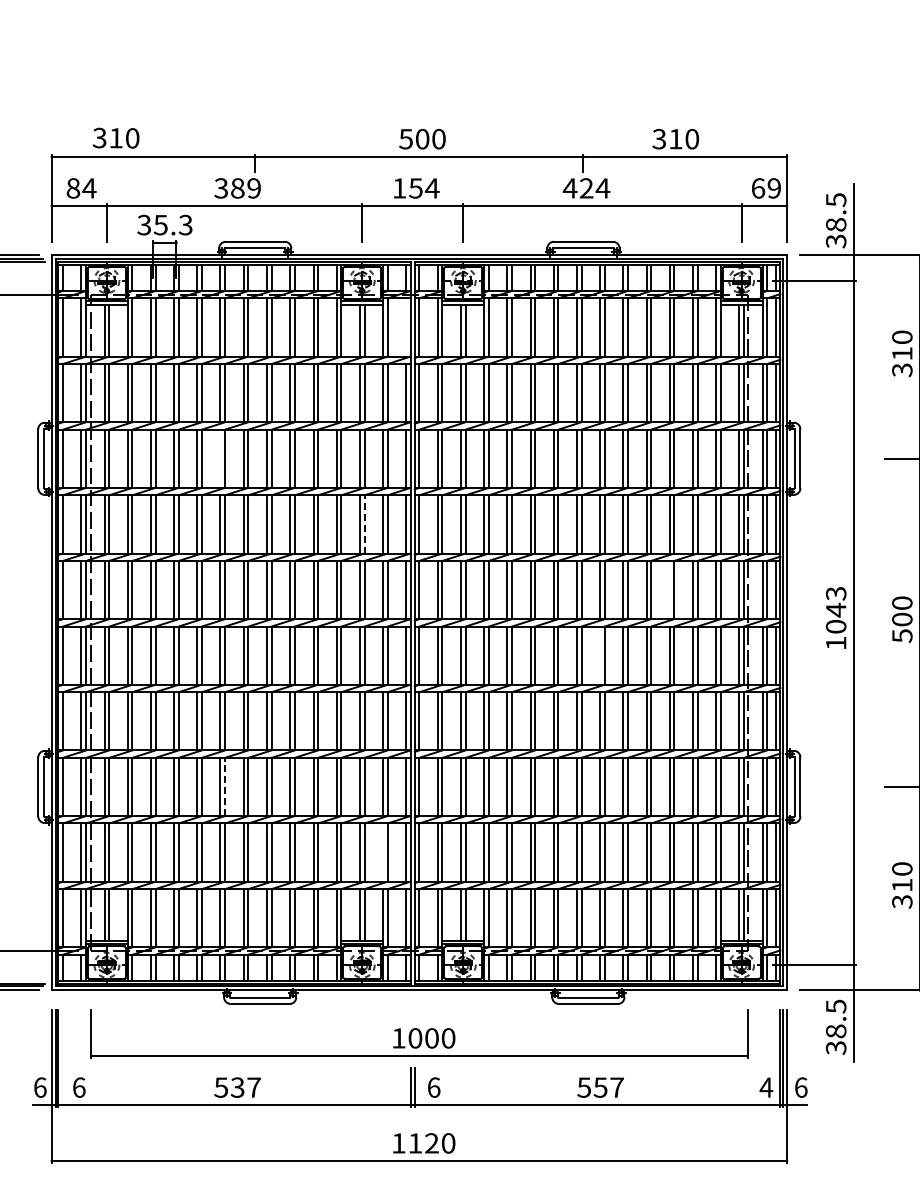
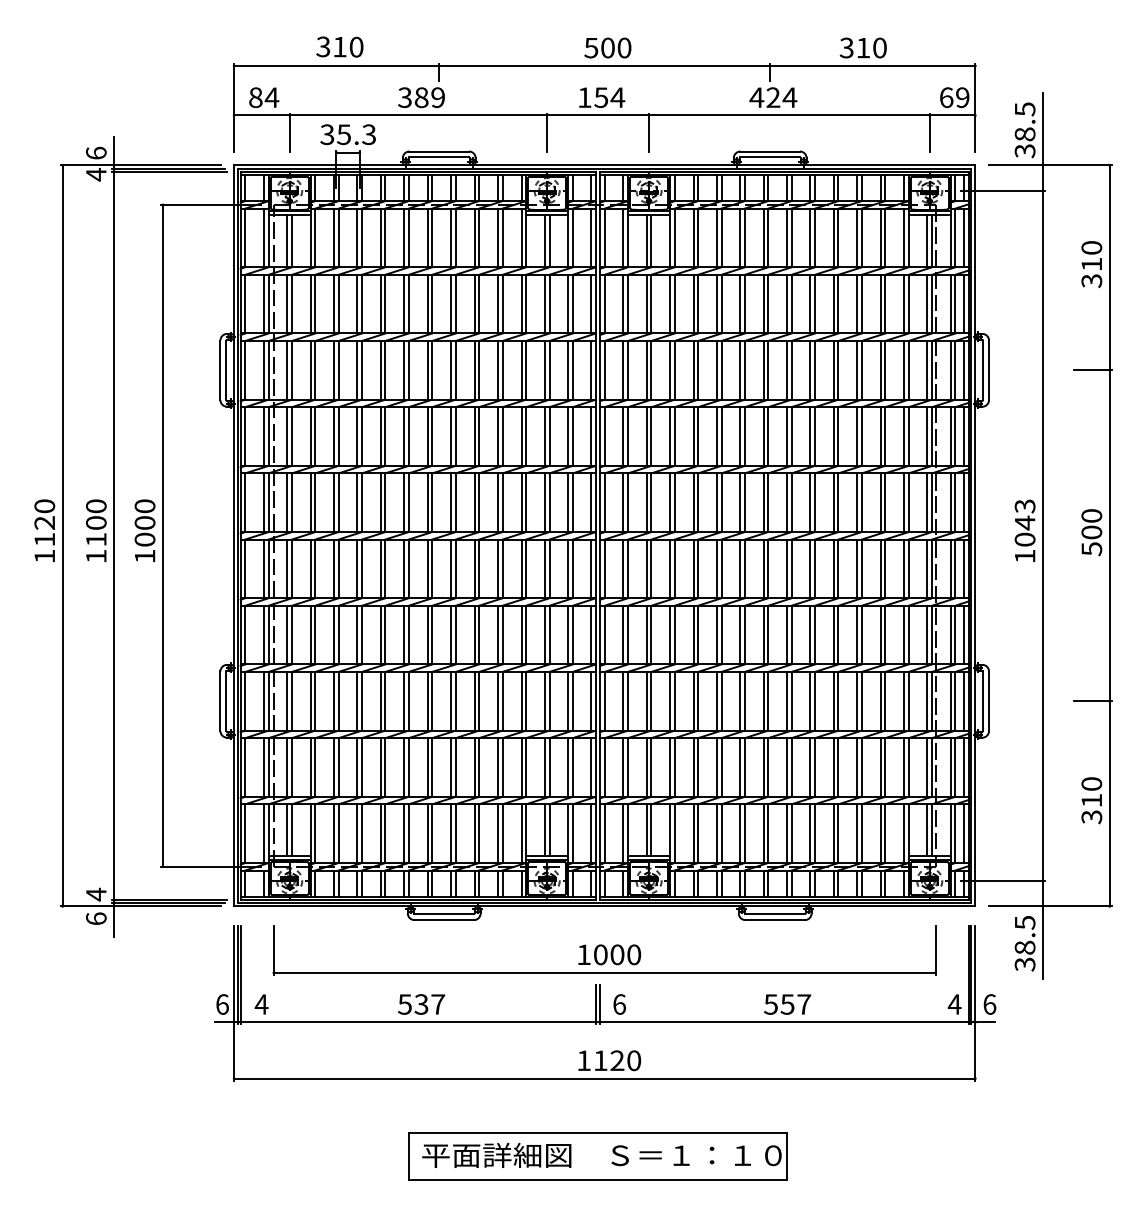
text: (115, 137) -> (339, 46), moved
line: (406, 327) -> (591, 237), added
line: (220, 457) -> (404, 369), added
line: (364, 524) -> (549, 436), dashed -> solid
line: (669, 589) -> (857, 502), added
line: (599, 655) -> (786, 568), added
line: (224, 786) -> (408, 700), dashed -> solid
line: (383, 852) -> (568, 767), added
text: (78, 1087) -> (261, 1004), 6 -> 4

